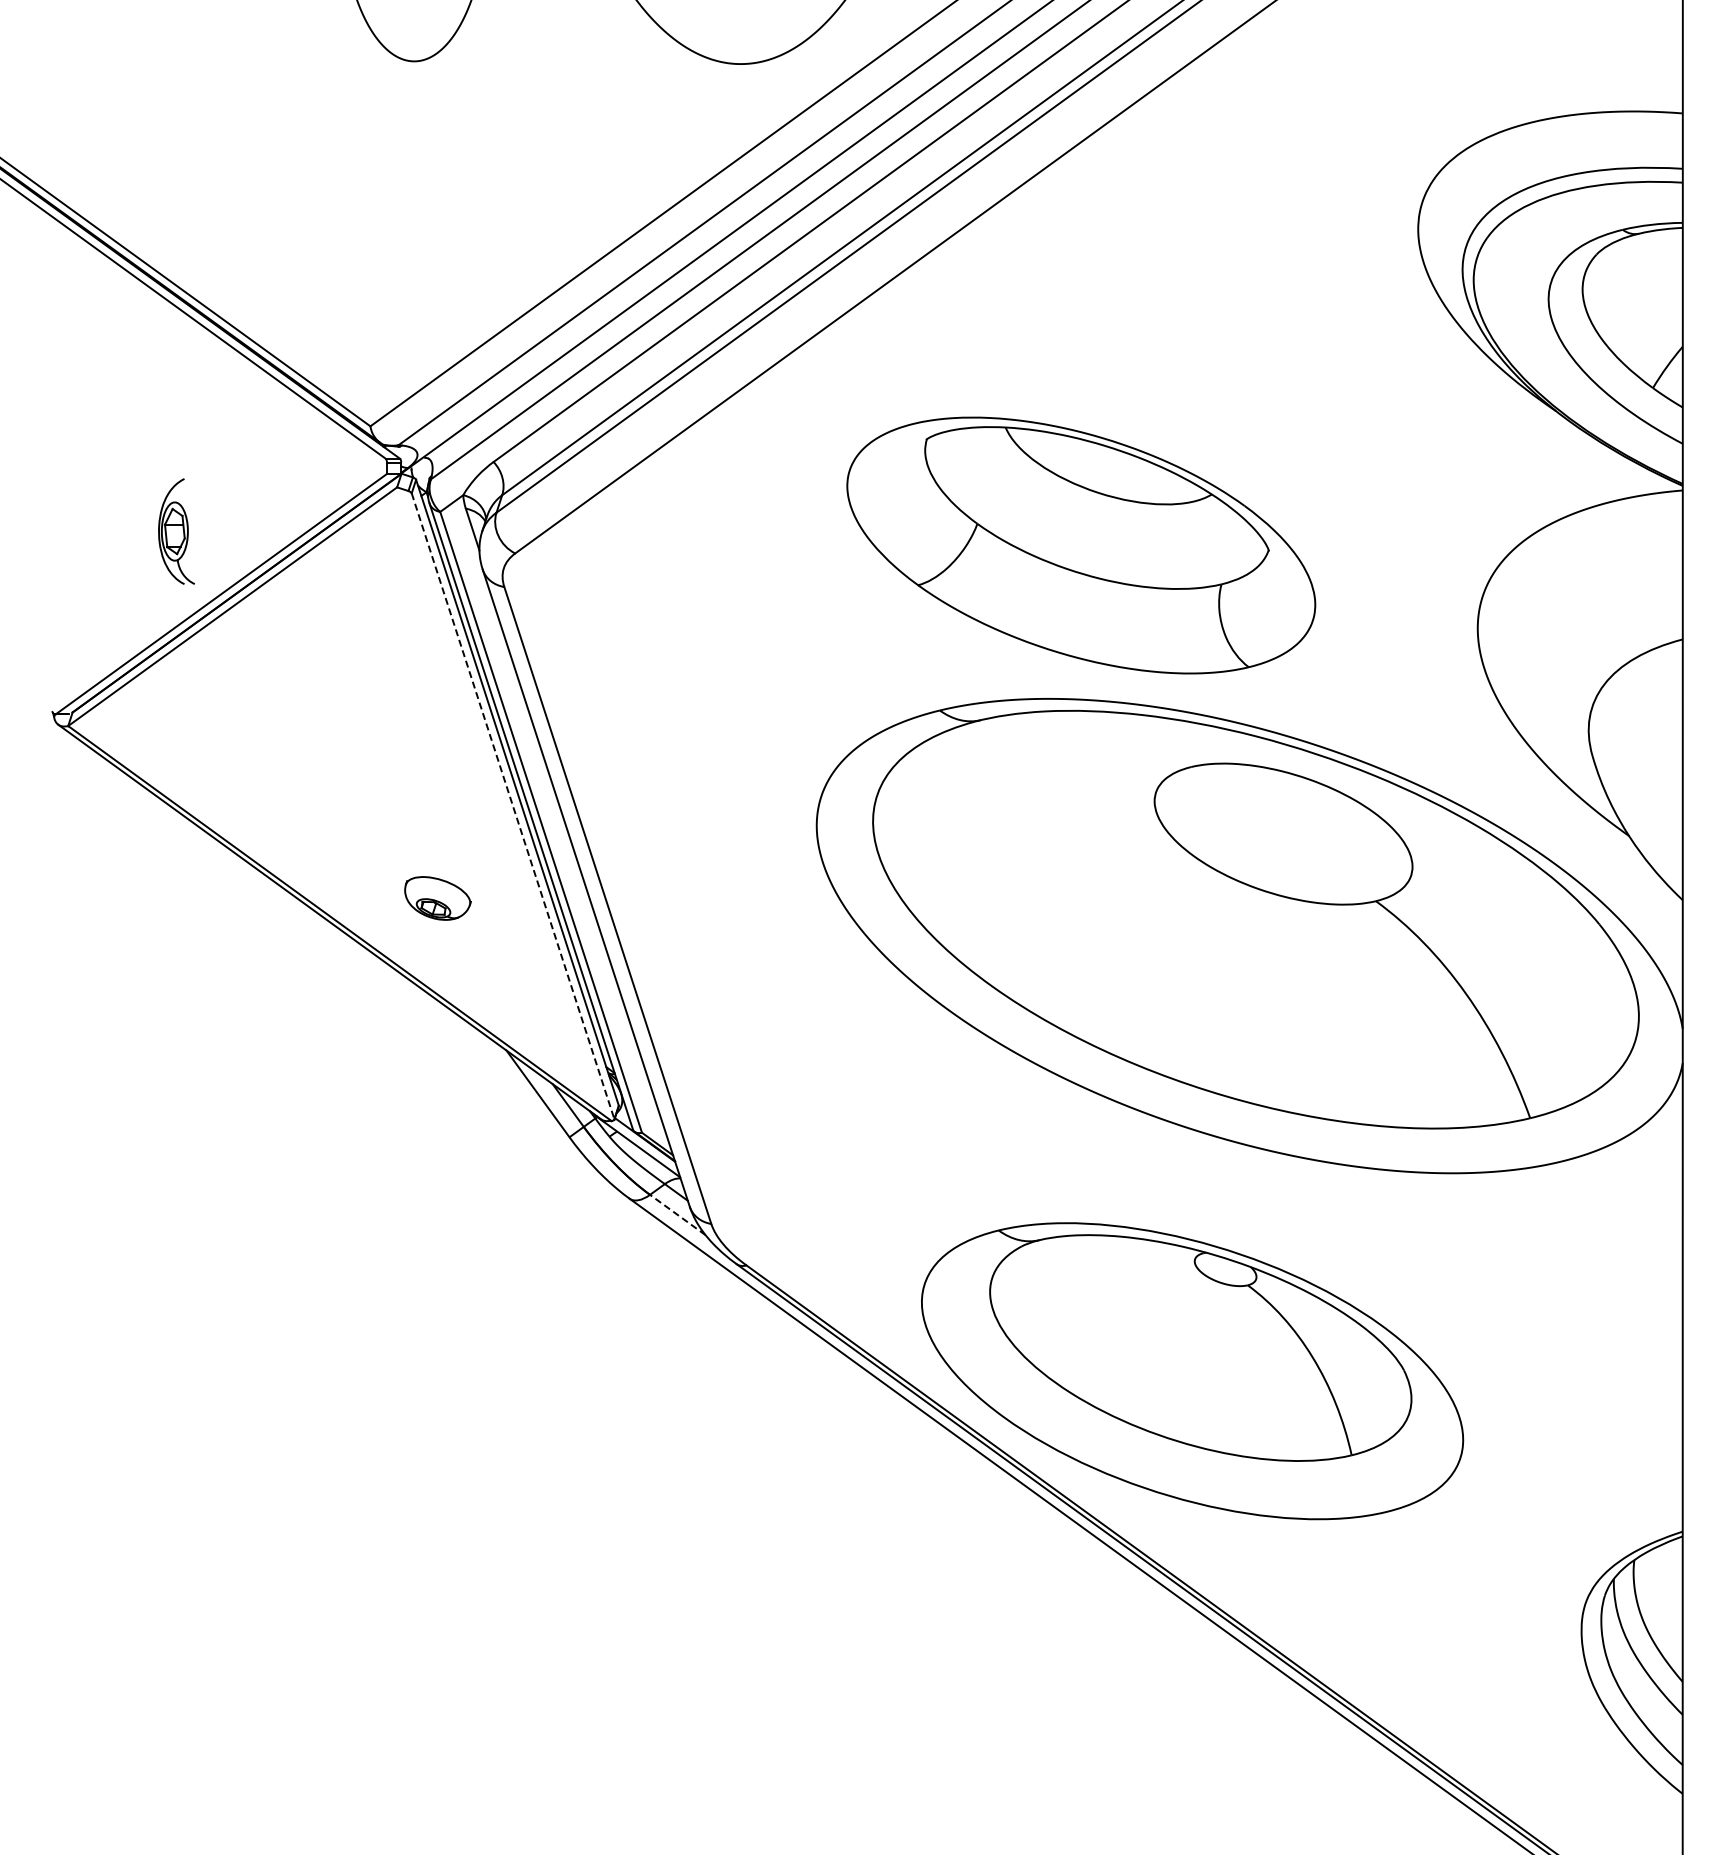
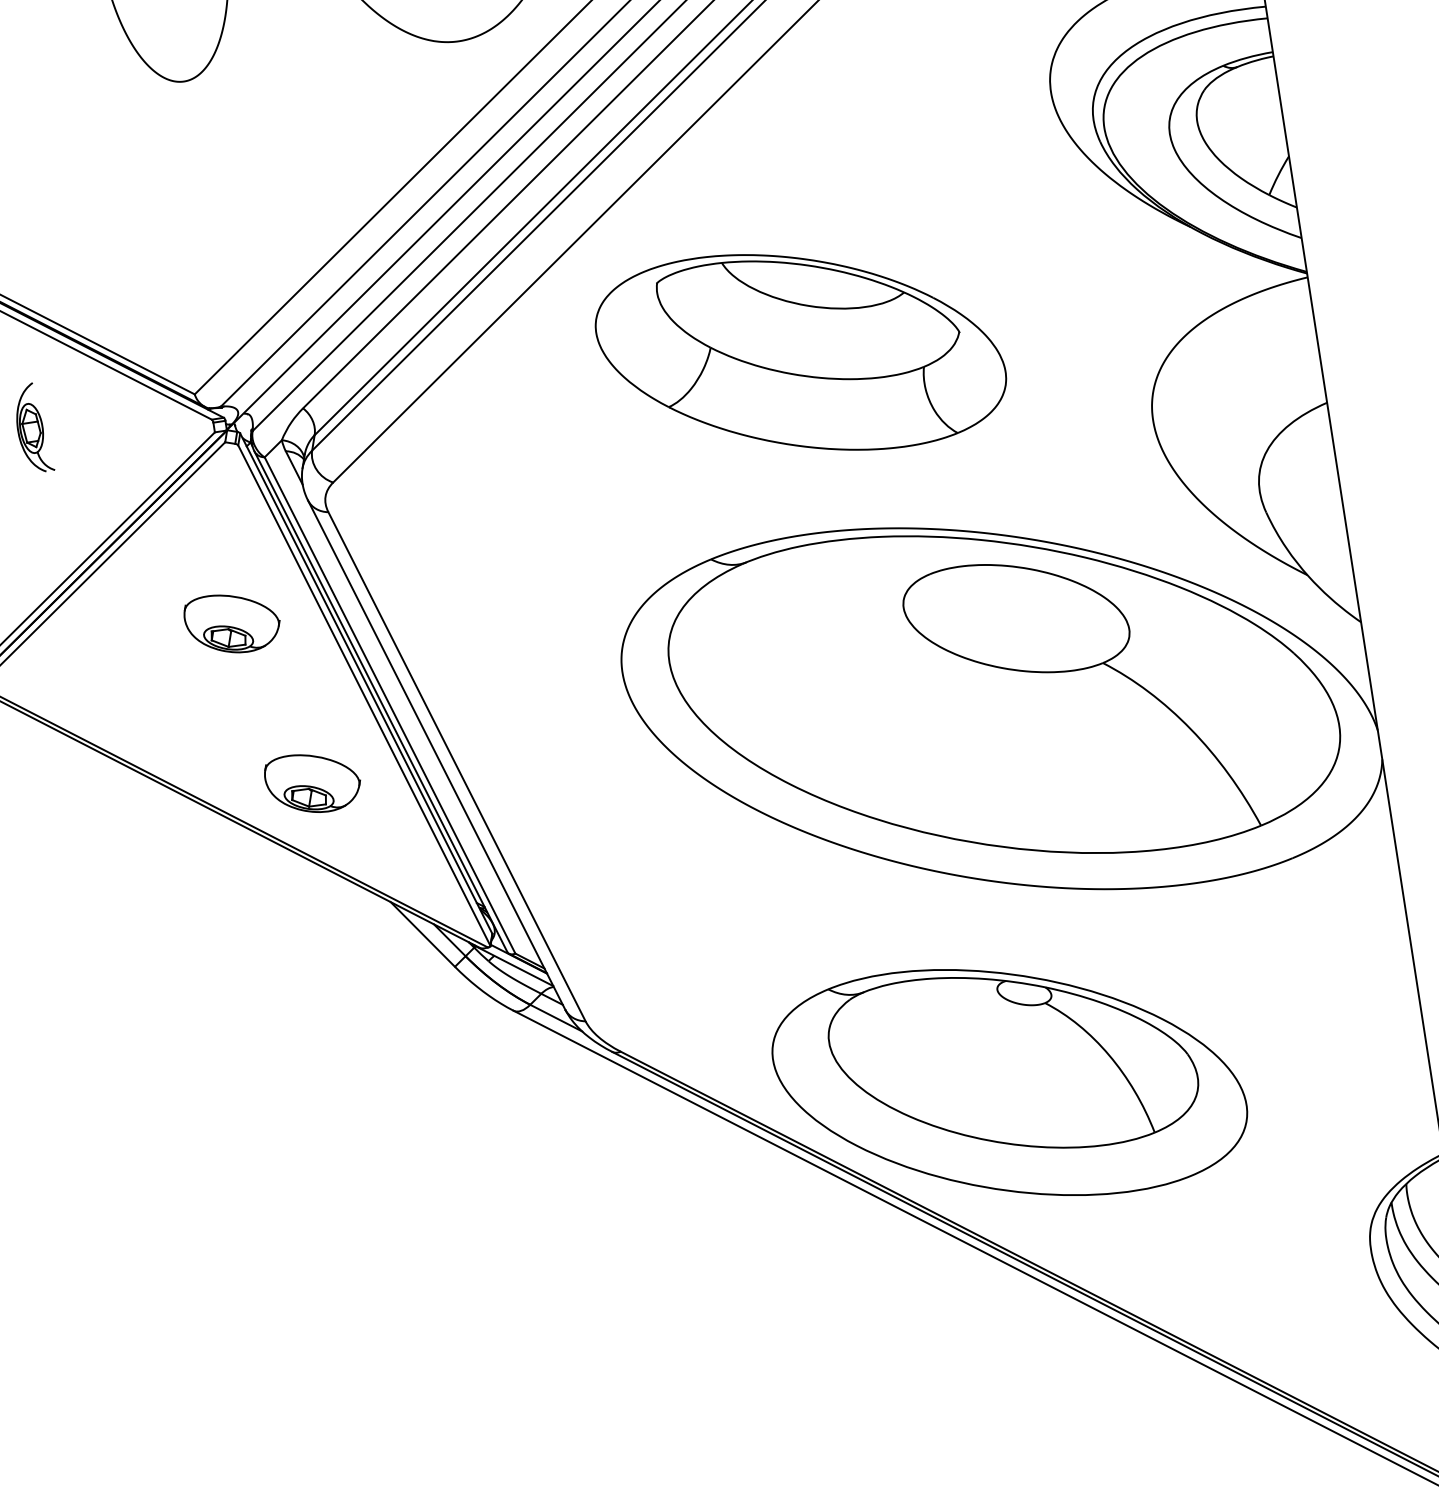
part: (176, 531) -> (32, 428), moved
part: (1081, 545) -> (801, 352), moved
part: (373, 698) -> (232, 623), added
line: (513, 806) -> (364, 695), dashed -> solid
part: (437, 898) -> (312, 783), size x1.67
line: (677, 1214) -> (555, 1017), dashed -> solid

